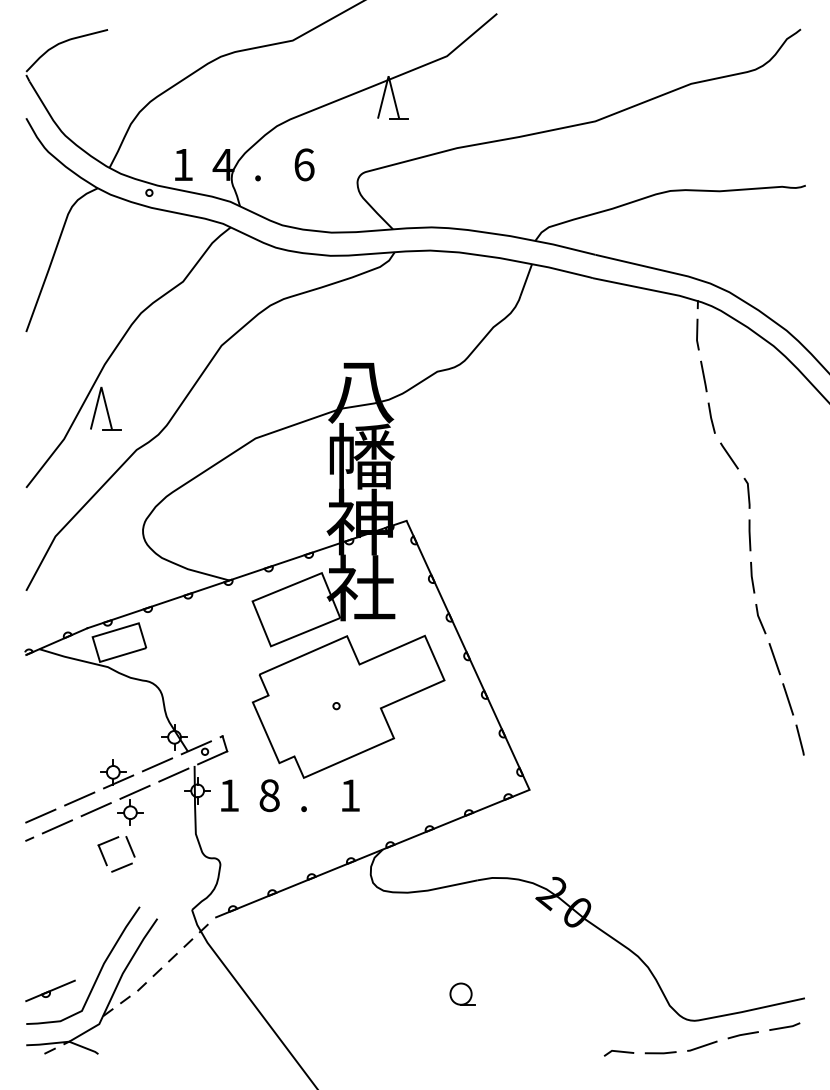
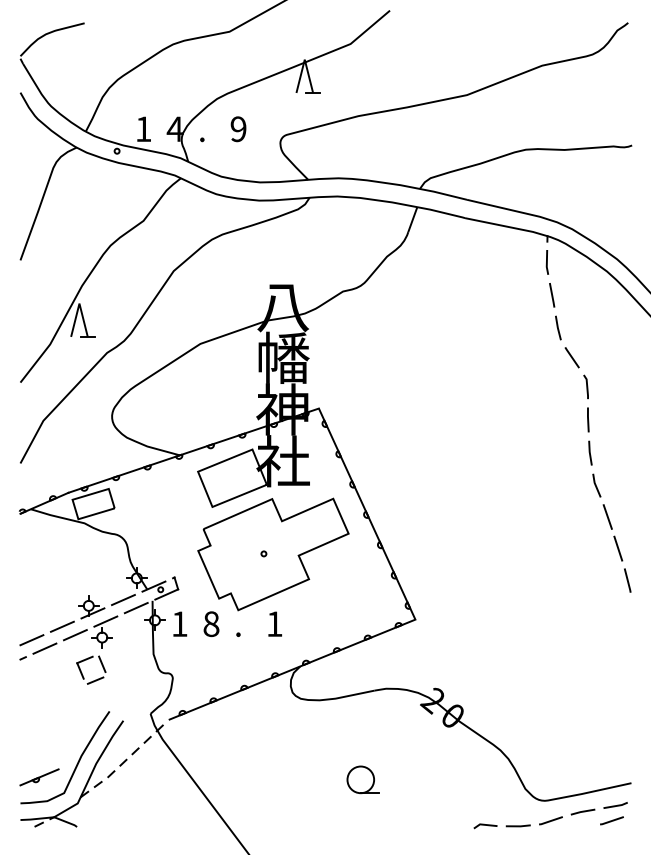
text: (304, 165) -> (238, 129), 6 -> 9
part: (462, 993) -> (362, 779), size x1.6
line: (779, 1045) -> (611, 820), added

